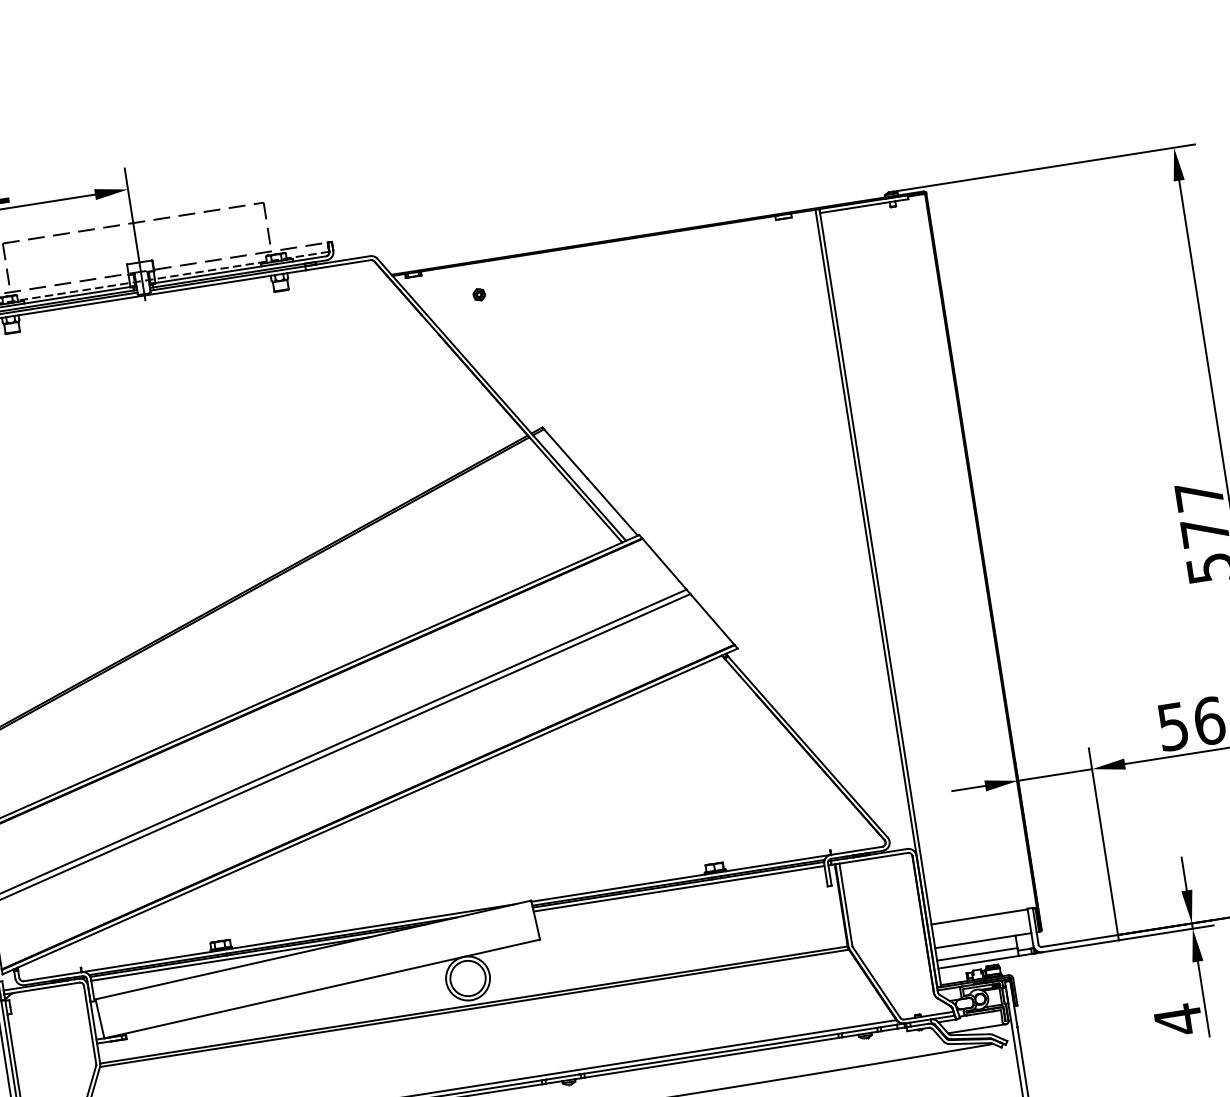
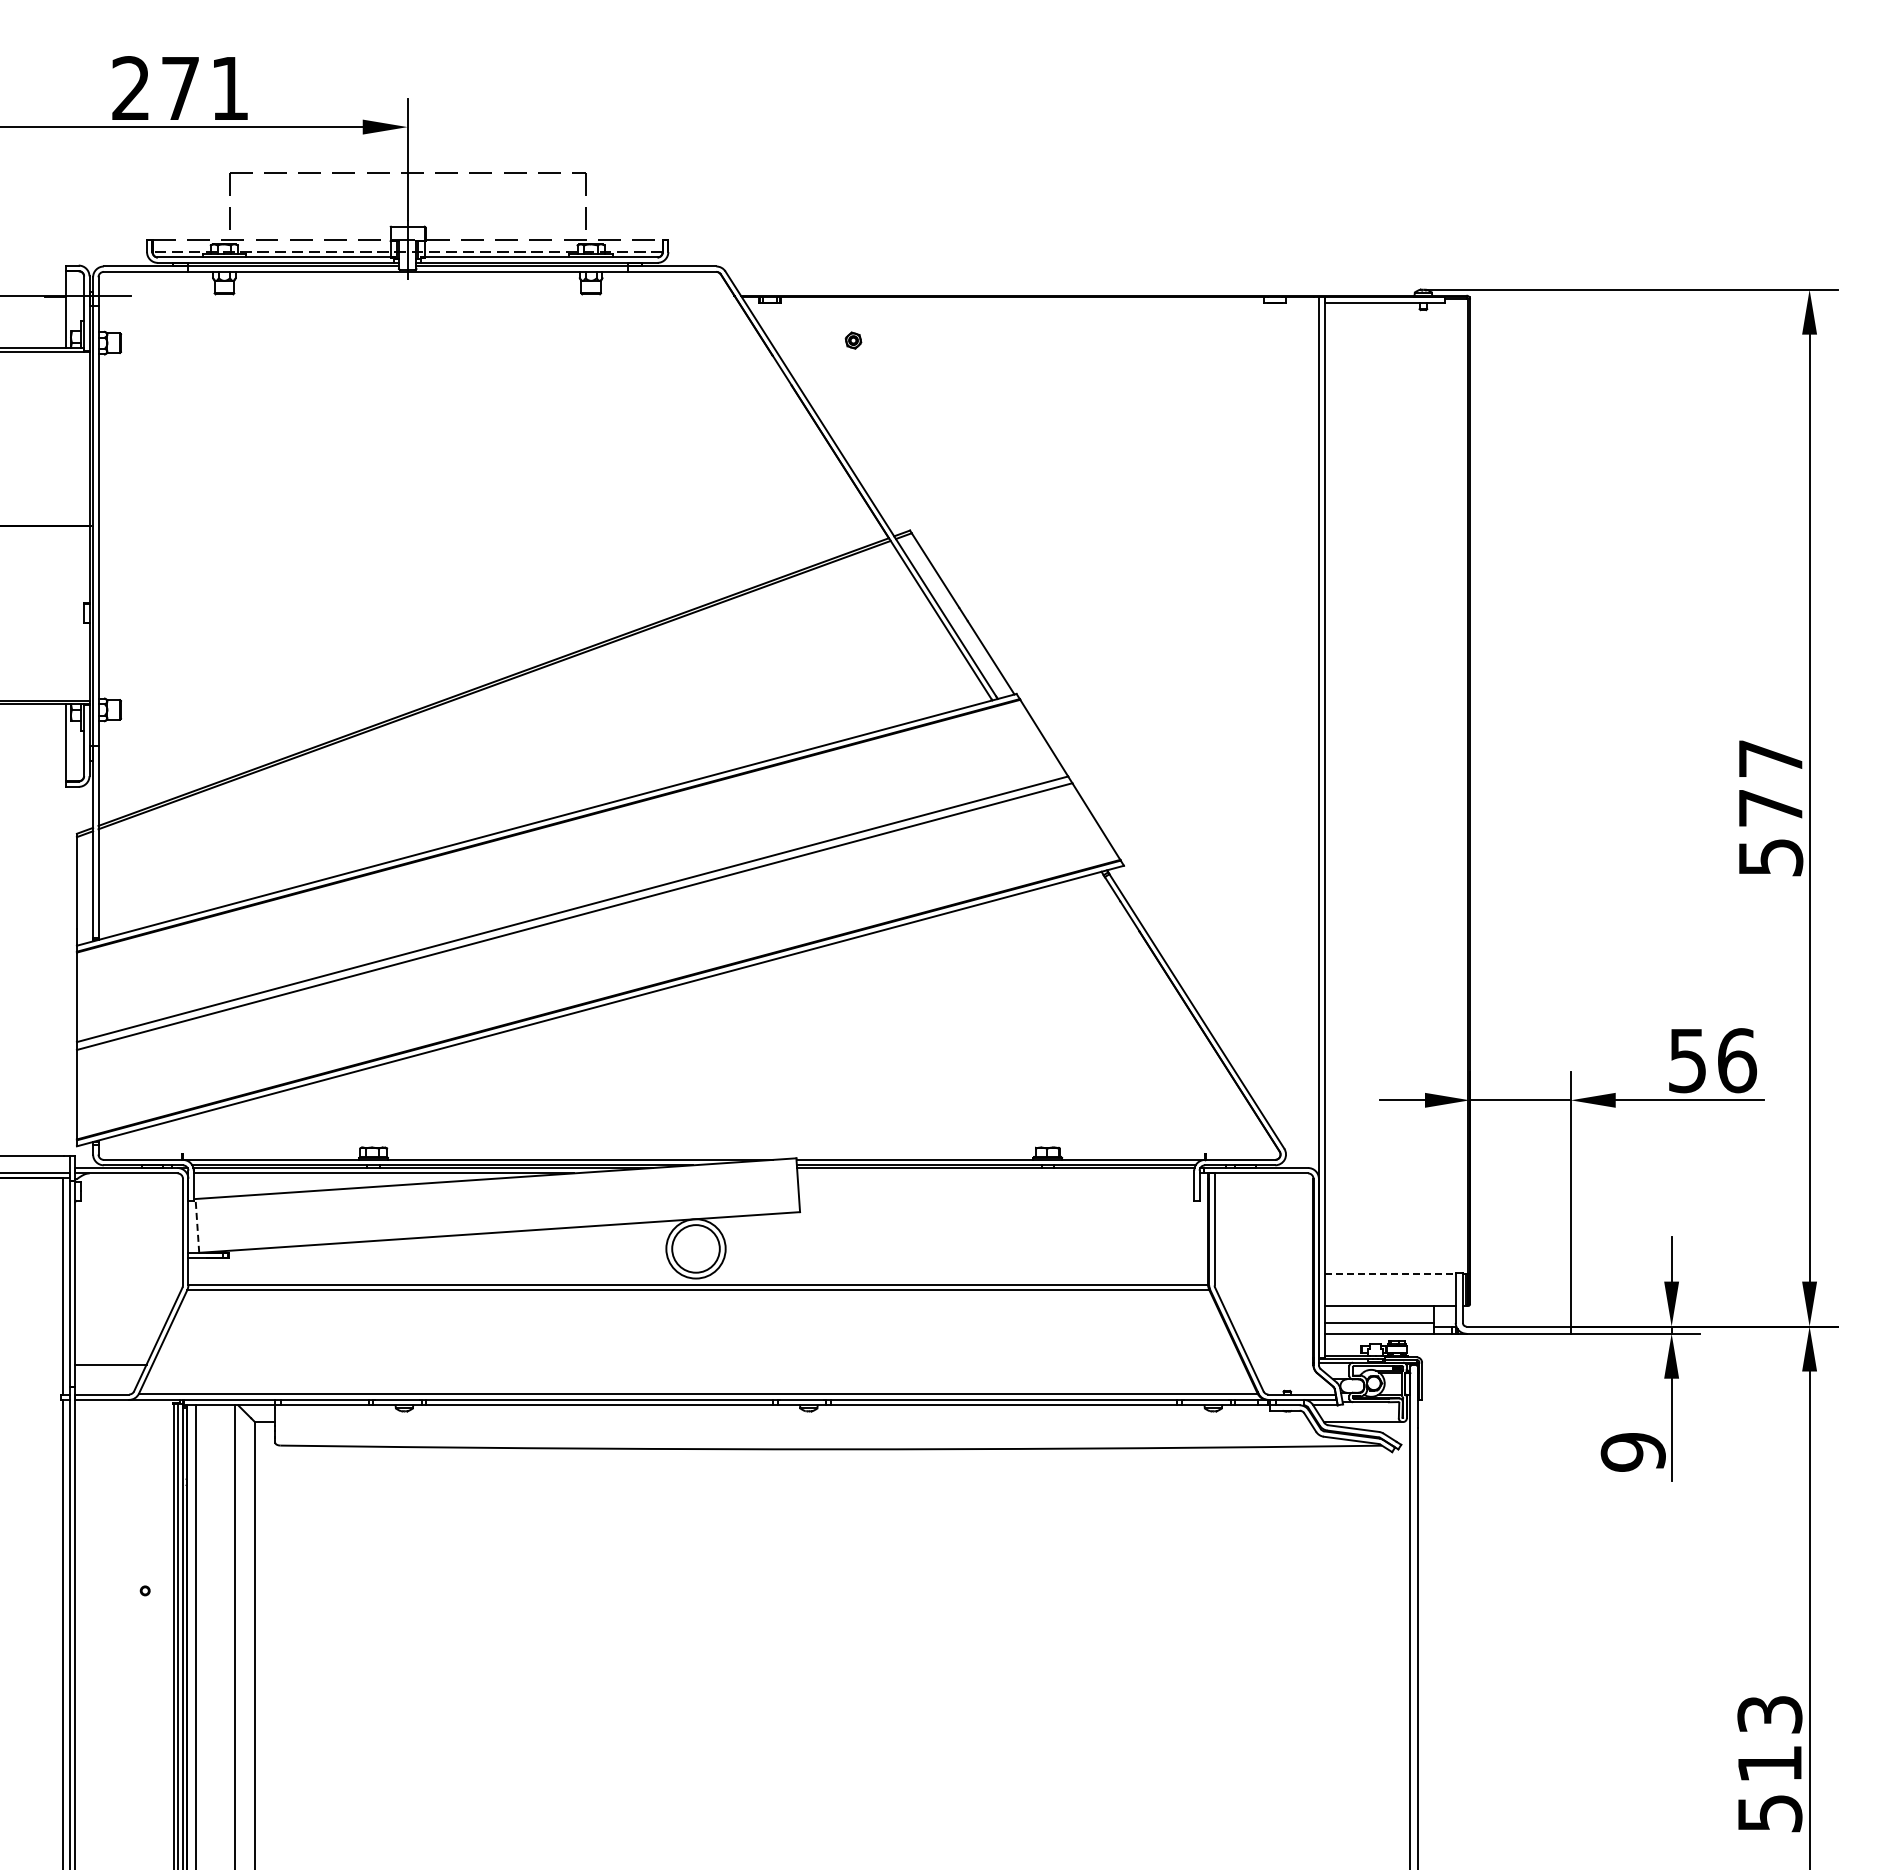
line: (678, 888) -> (995, 1173), removed
line: (979, 916) -> (1390, 1273), solid -> dashed
line: (100, 1018) -> (197, 1225), solid -> dashed
text: (1177, 1020) -> (1632, 1452), 4 -> 9

